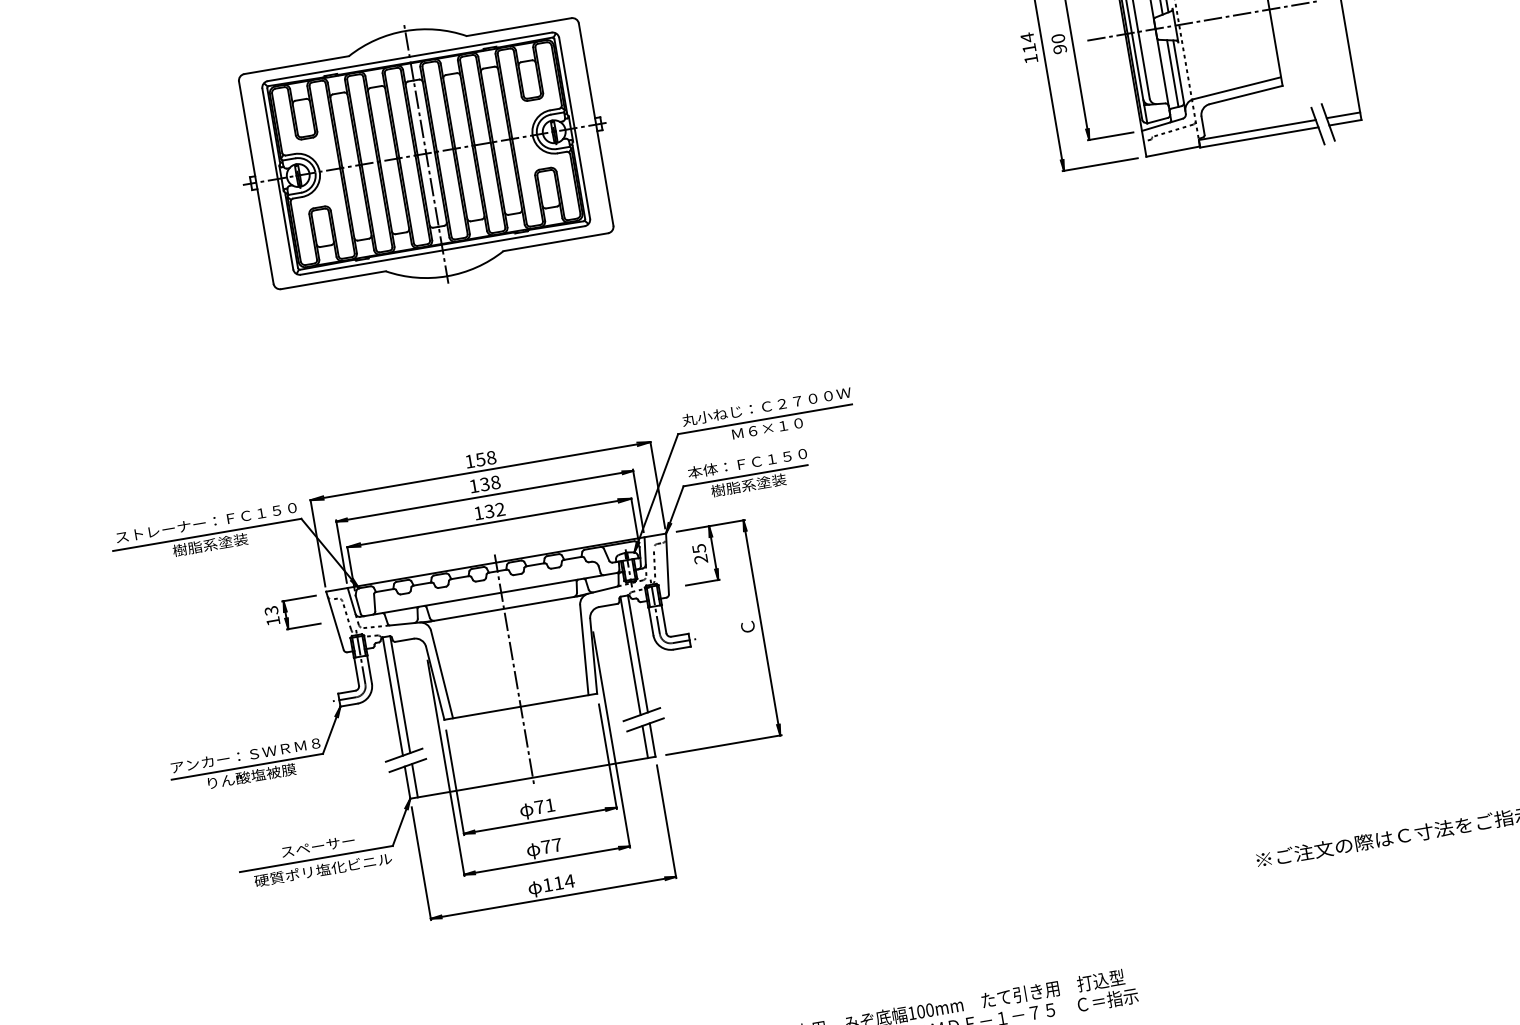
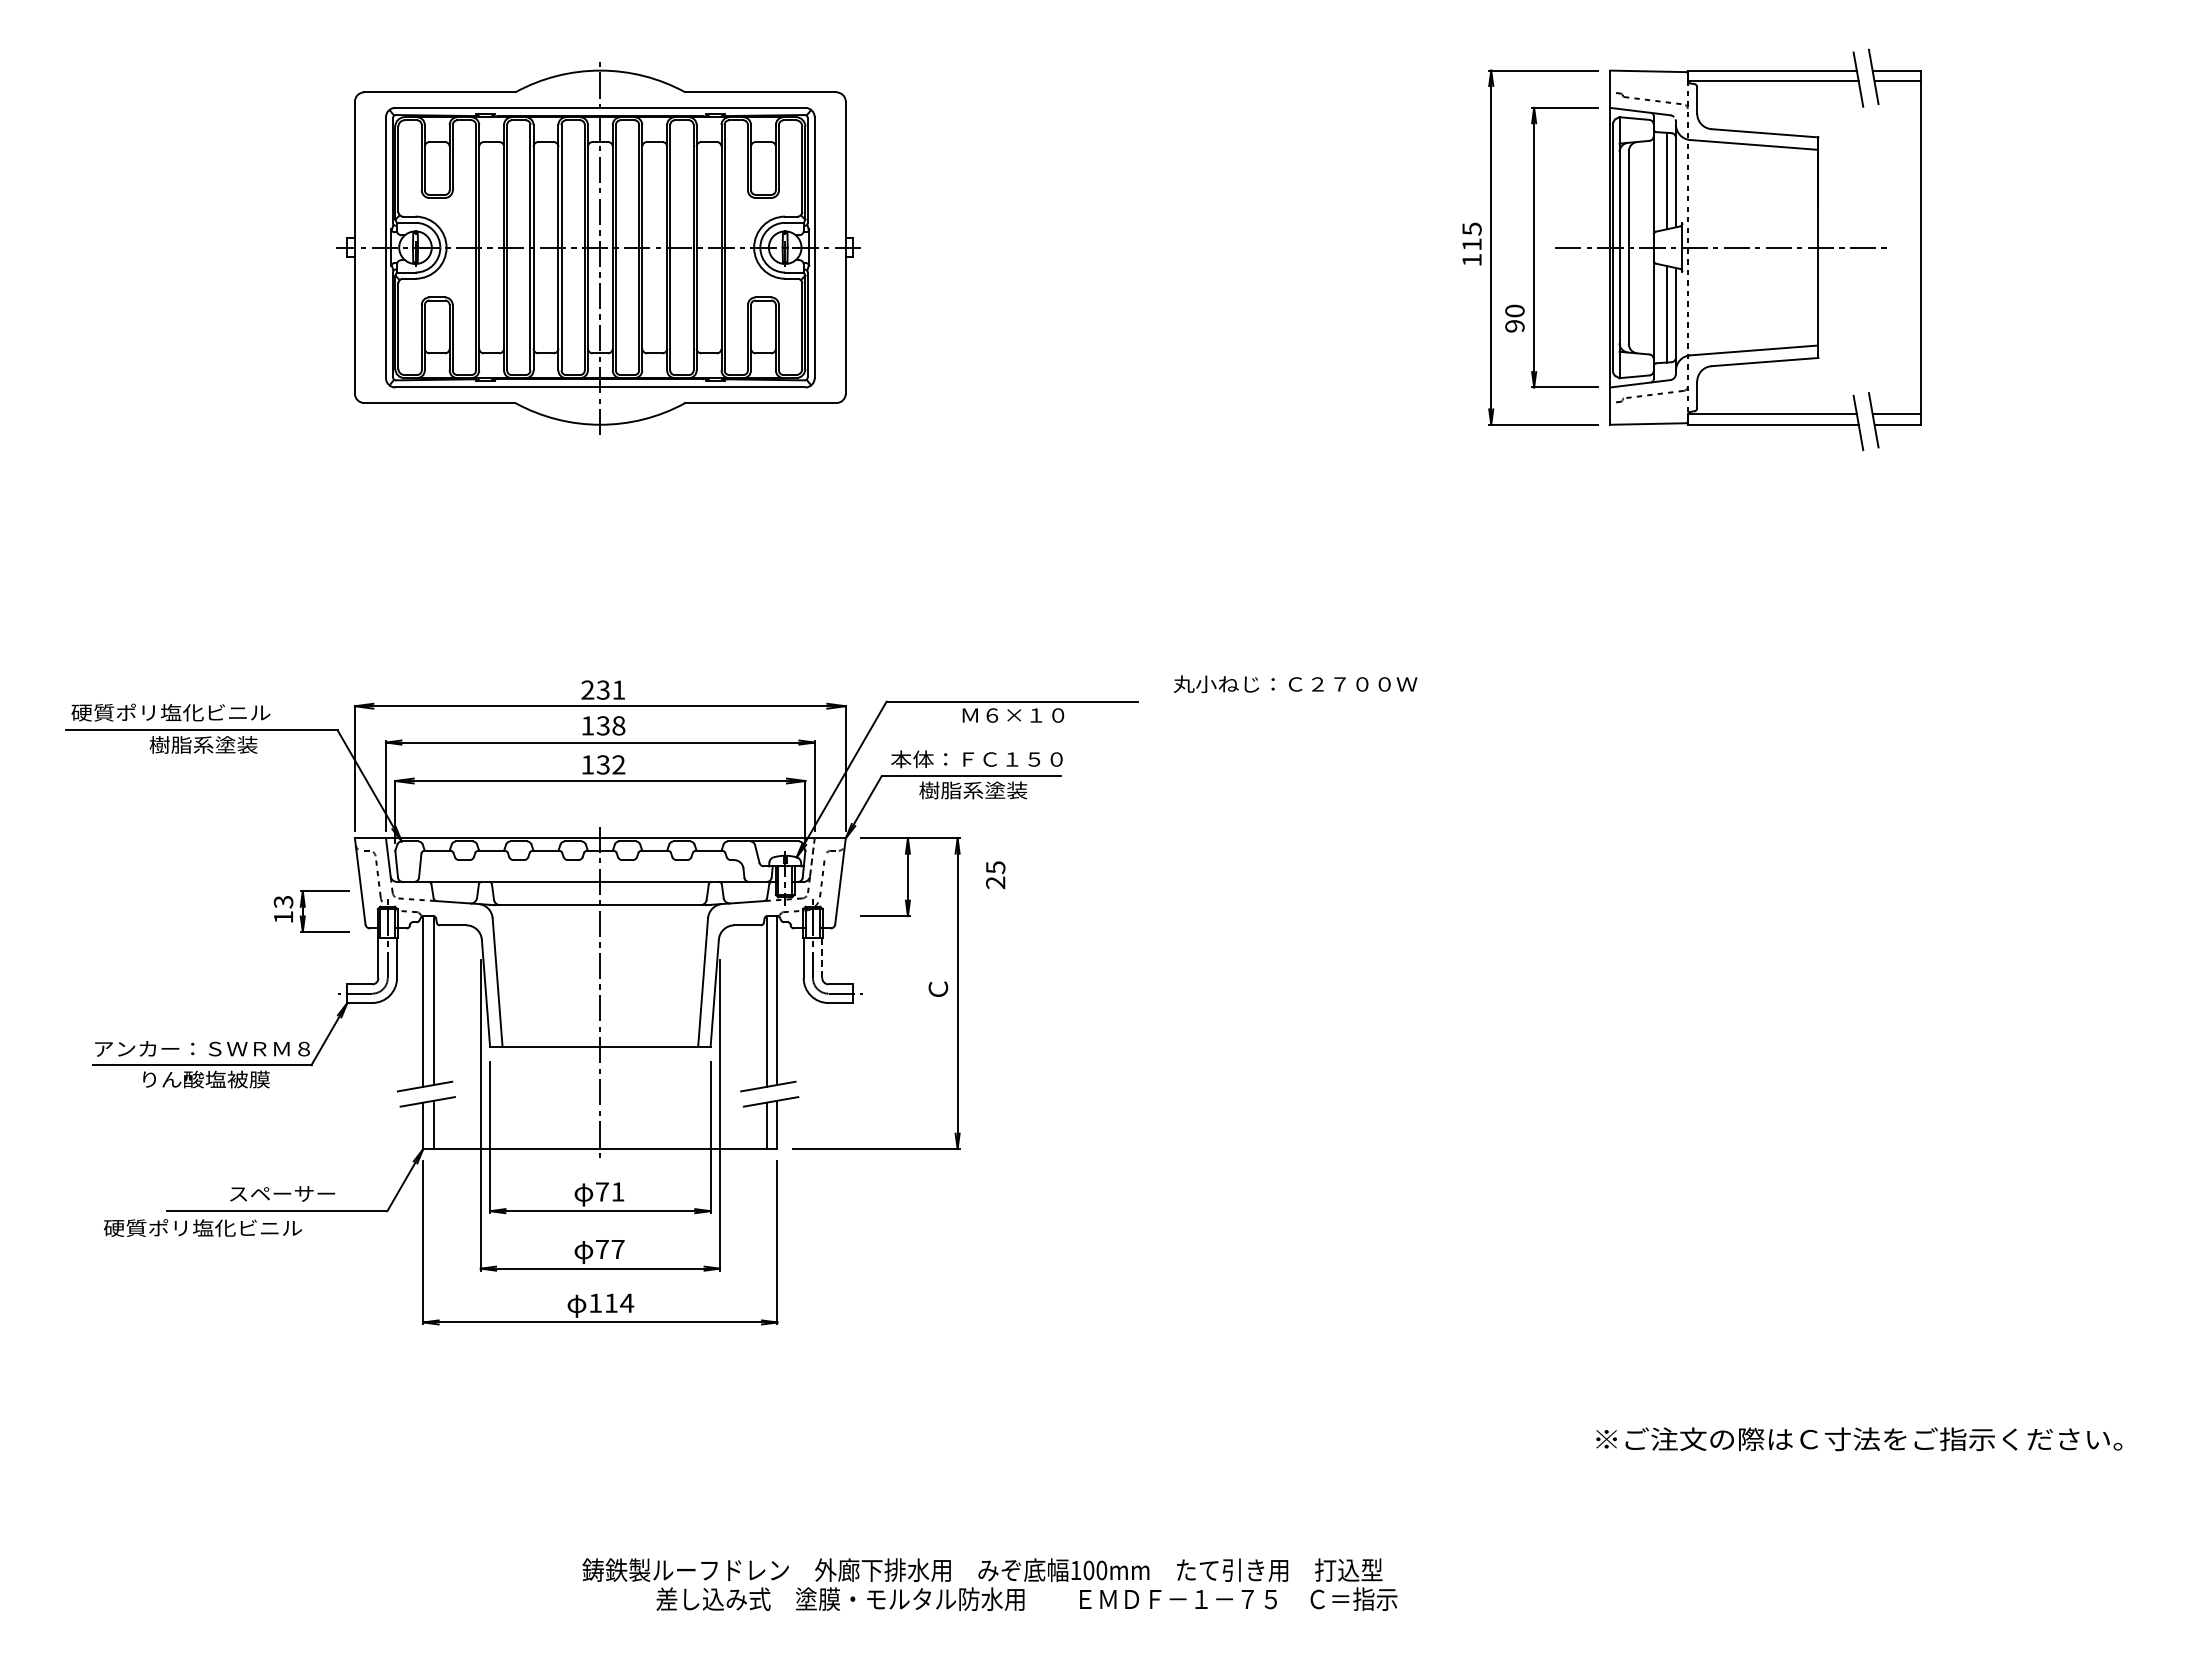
text: (1027, 37) -> (1471, 229), 114 -> 115
text: (1058, 43) -> (1514, 318), moved
text: (766, 406) -> (1295, 684), moved
text: (480, 459) -> (603, 689), 158 -> 231
text: (205, 522) -> (202, 712), ストレーナー：ＦＣ１５０ -> 硬質ポリ塩化ビニル
line: (645, 550) -> (812, 856), solid -> dashed
text: (700, 554) -> (995, 875), moved
part: (287, 611) -> (305, 907), moved
line: (664, 618) -> (822, 957), solid -> dashed
text: (322, 869) -> (202, 1227), moved

